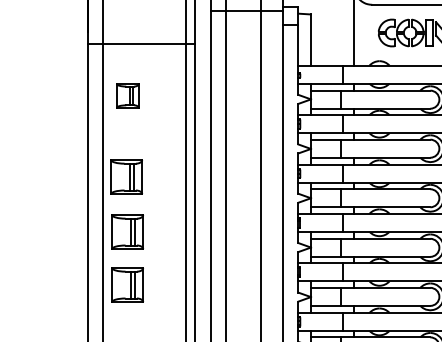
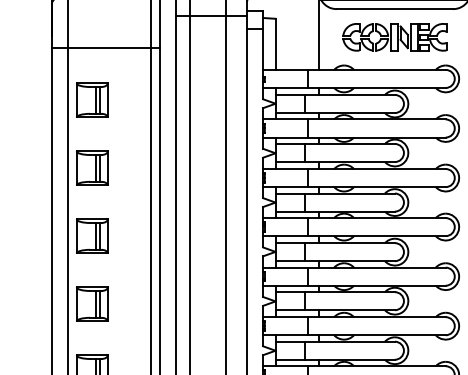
part: (127, 95) -> (92, 99), size x1.43
part: (126, 176) -> (92, 167), moved
part: (127, 284) -> (92, 303), moved

